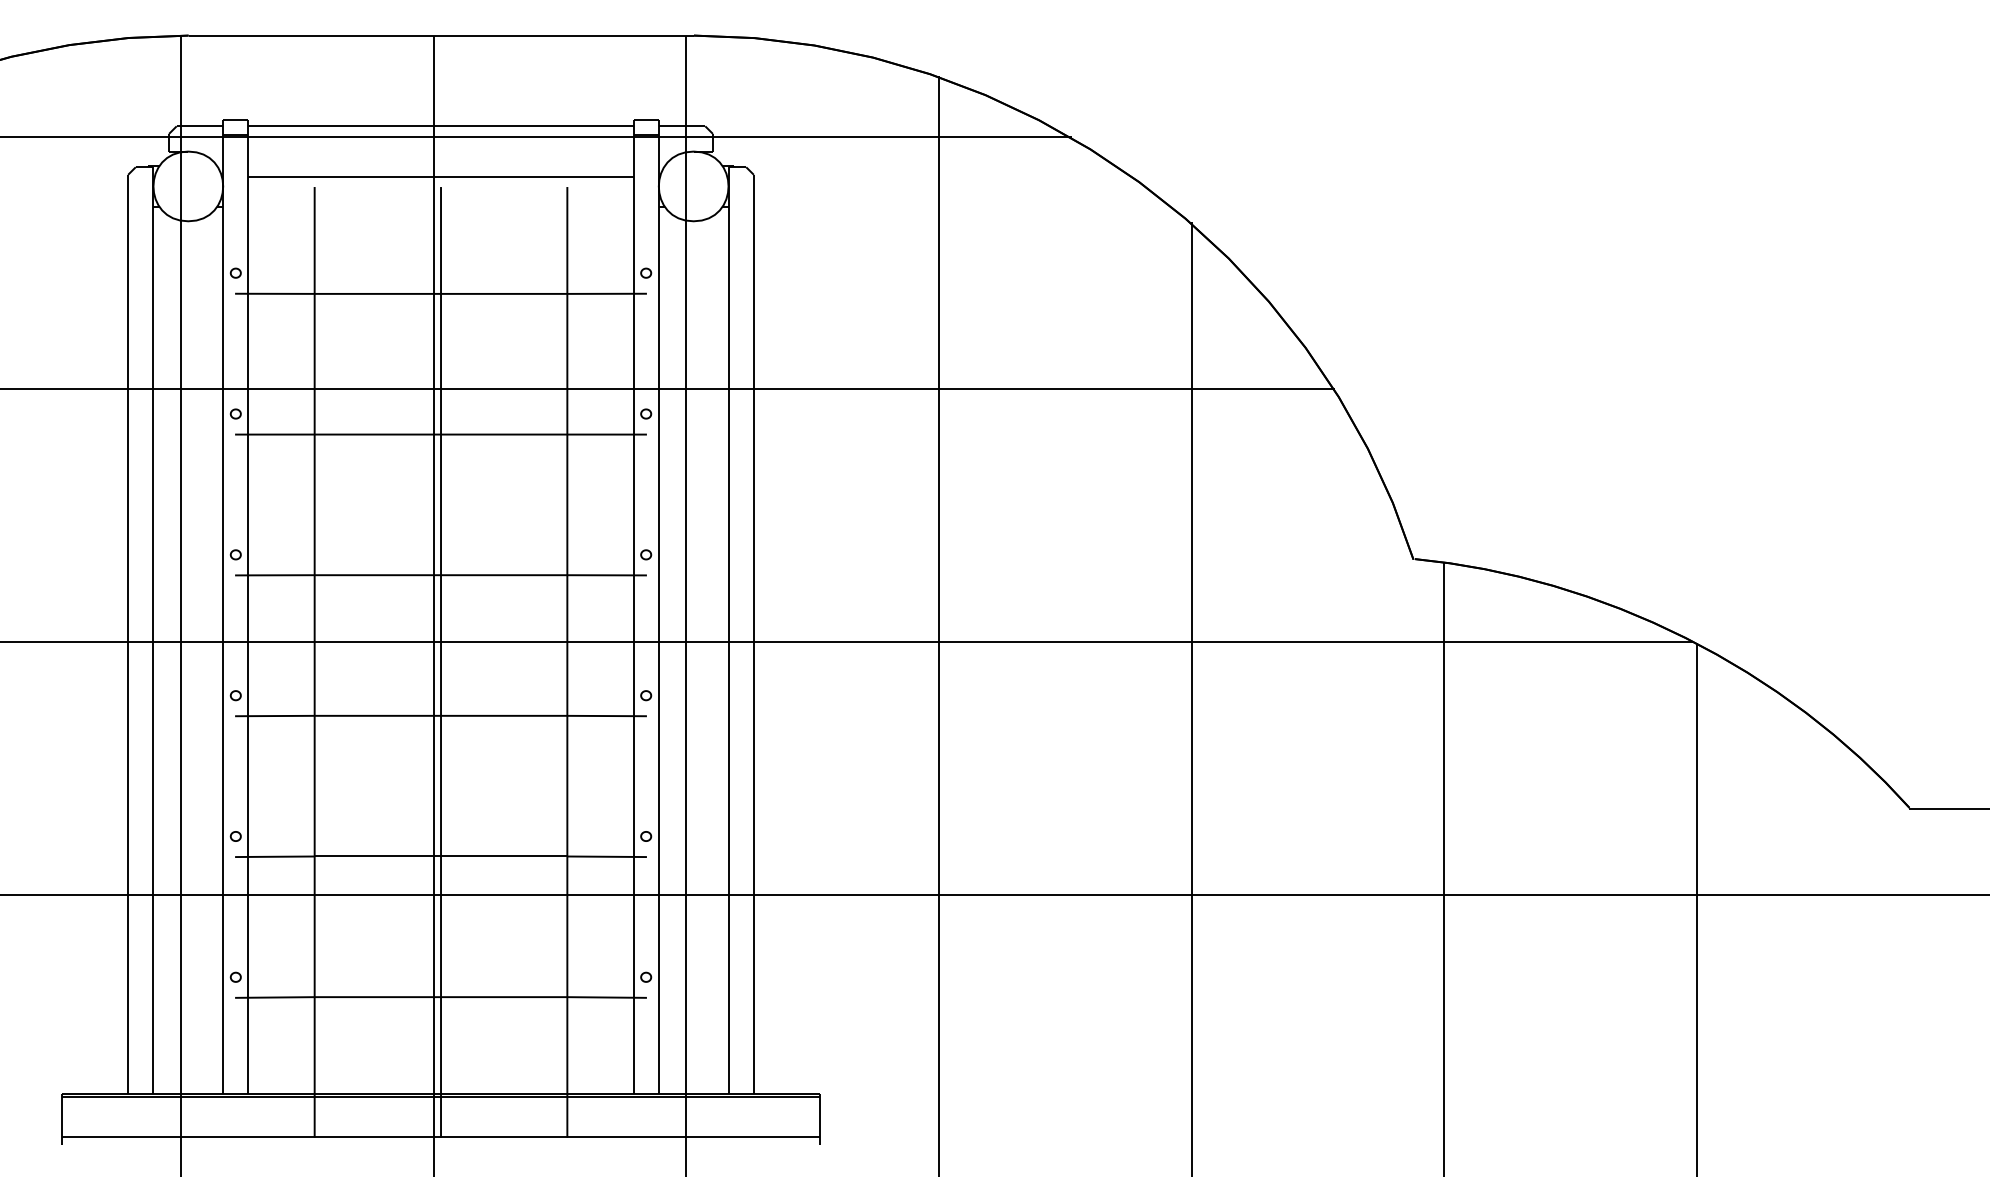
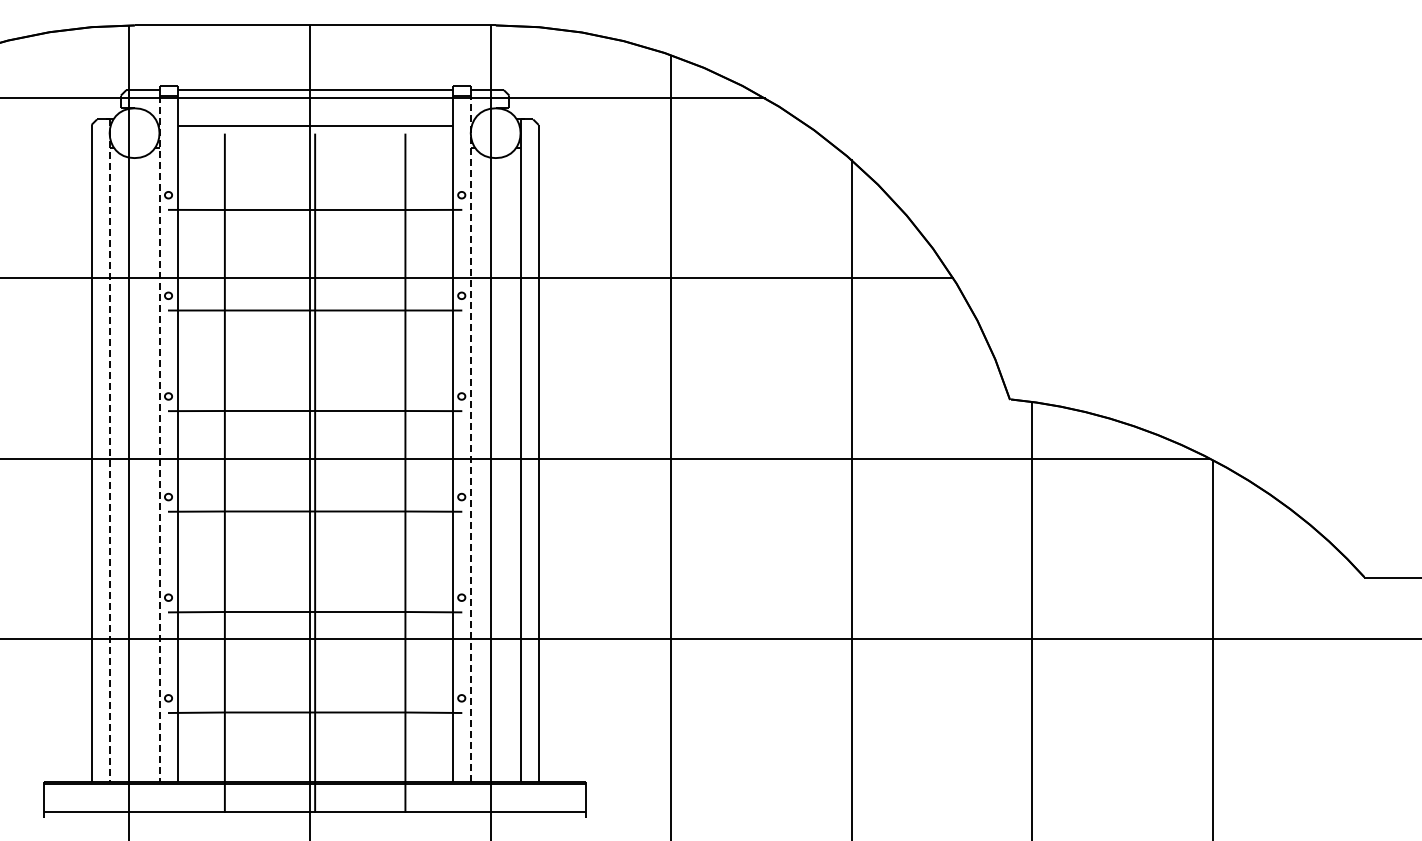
line: (223, 615) -> (159, 439), solid -> dashed
line: (658, 615) -> (470, 439), solid -> dashed
line: (153, 631) -> (109, 451), solid -> dashed

